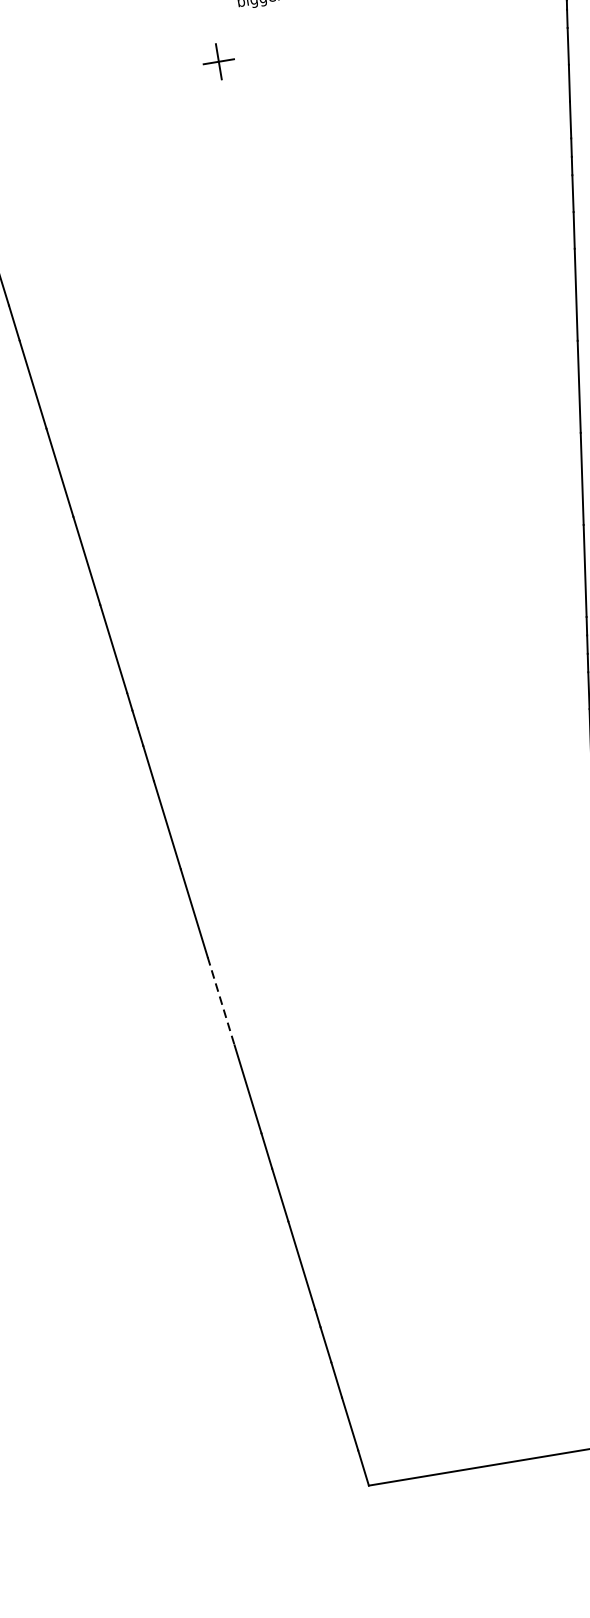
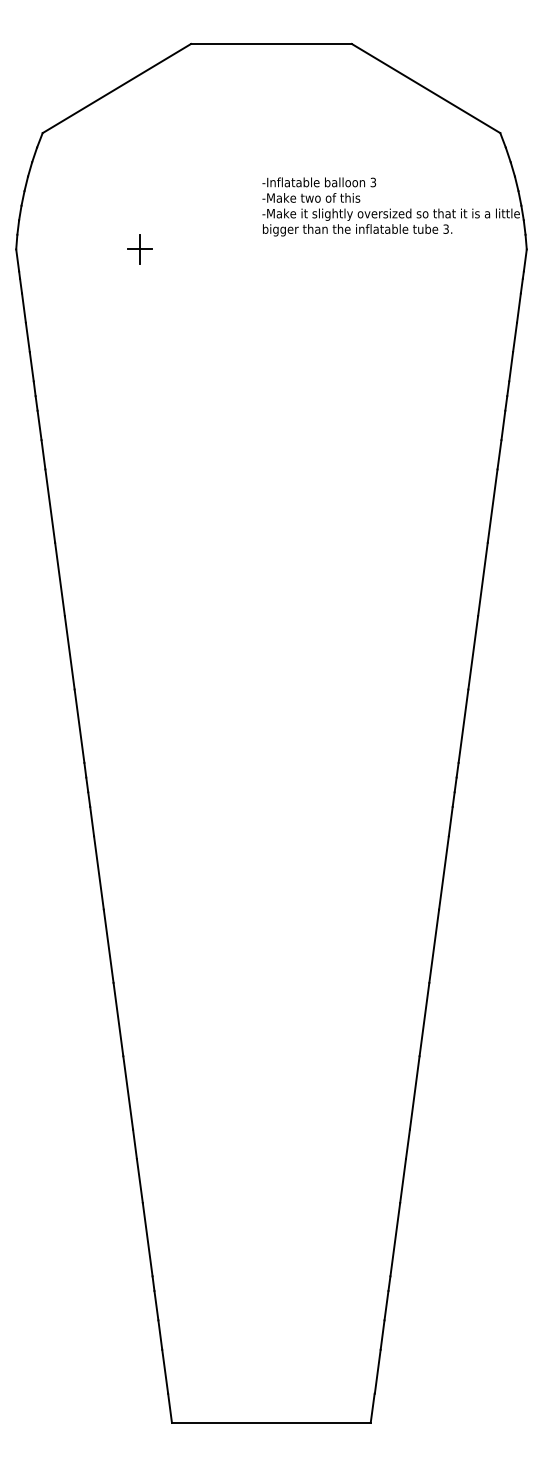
part: (218, 61) -> (139, 249), moved
line: (221, 1002) -> (118, 1020), dashed -> solid

